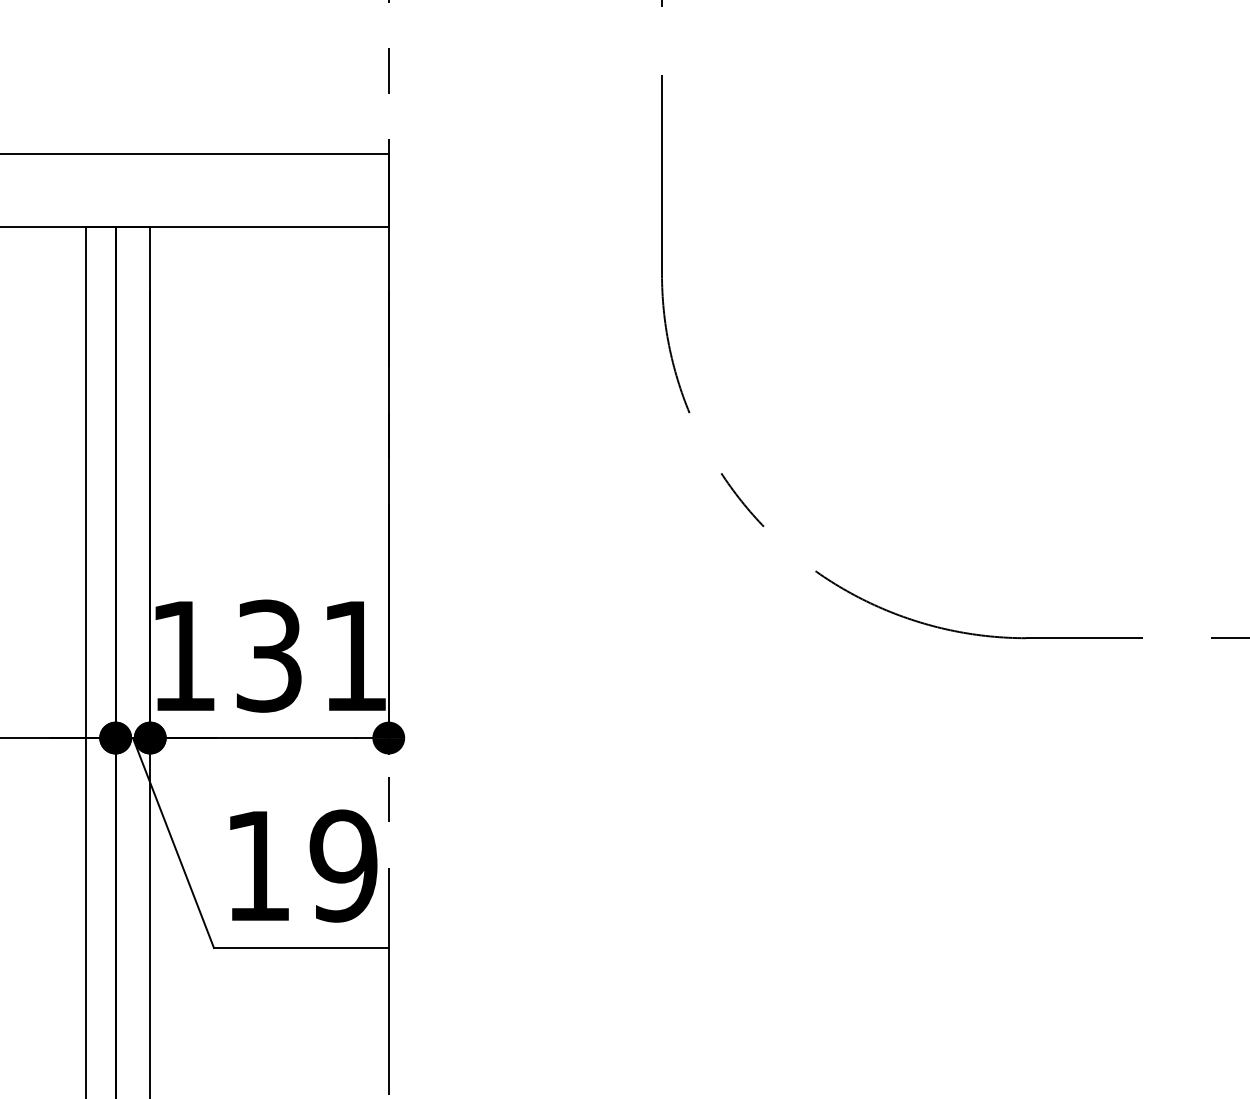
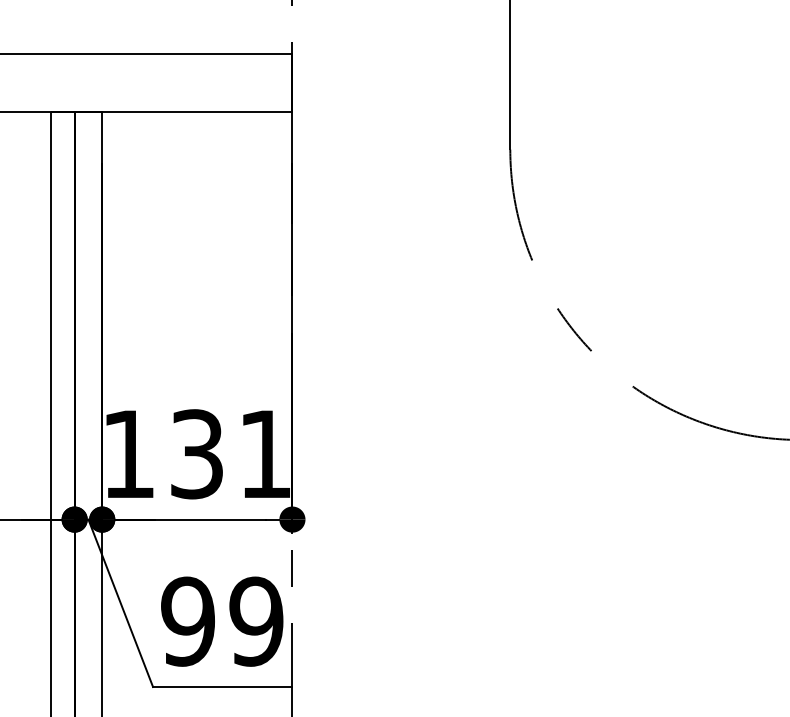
text: (257, 865) -> (187, 621), 19 -> 99

